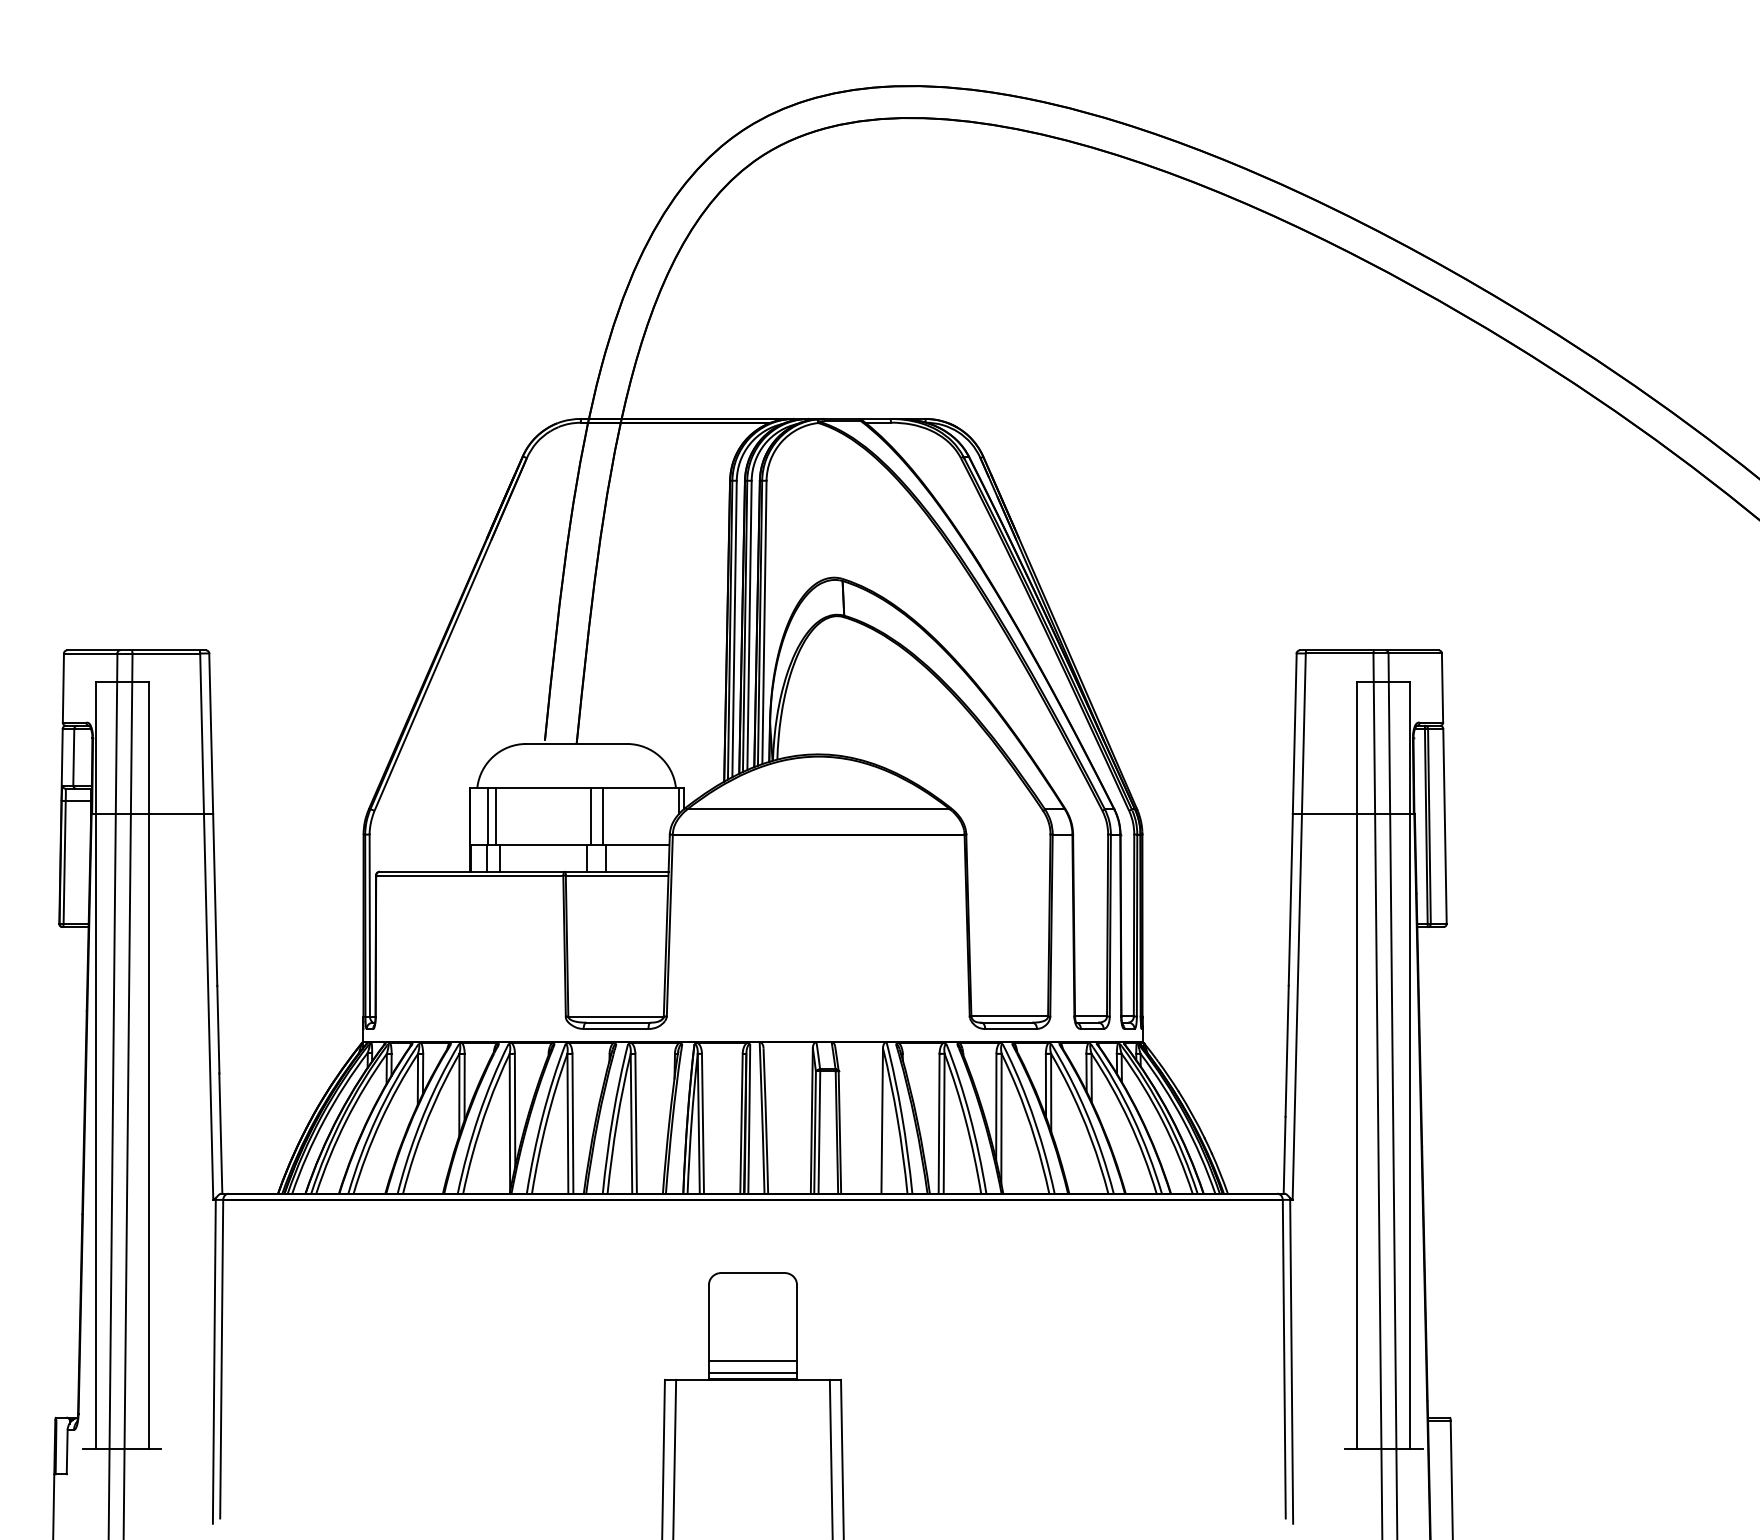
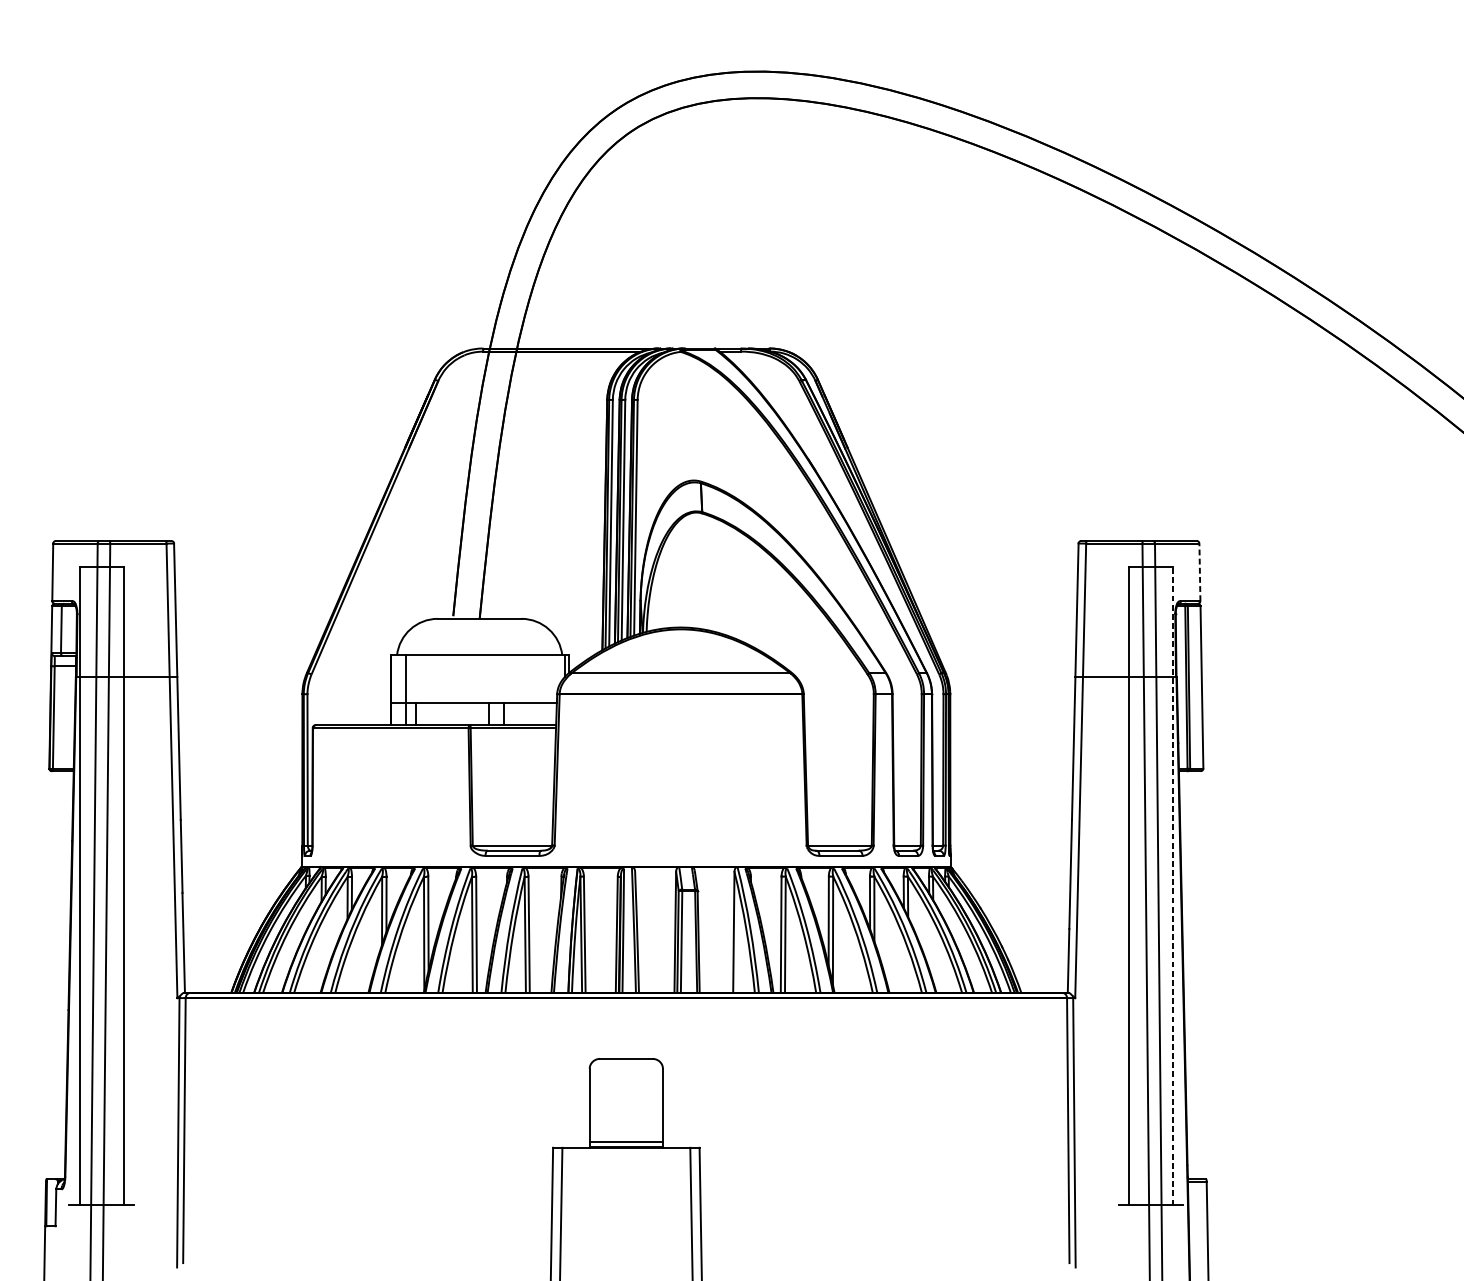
line: (1442, 688) -> (1199, 572), solid -> dashed
line: (496, 815) -> (413, 678), removed
line: (590, 815) -> (491, 678), removed
line: (603, 815) -> (502, 678), removed
line: (1410, 1065) -> (1173, 886), solid -> dashed
line: (752, 1361) -> (625, 1132), removed

